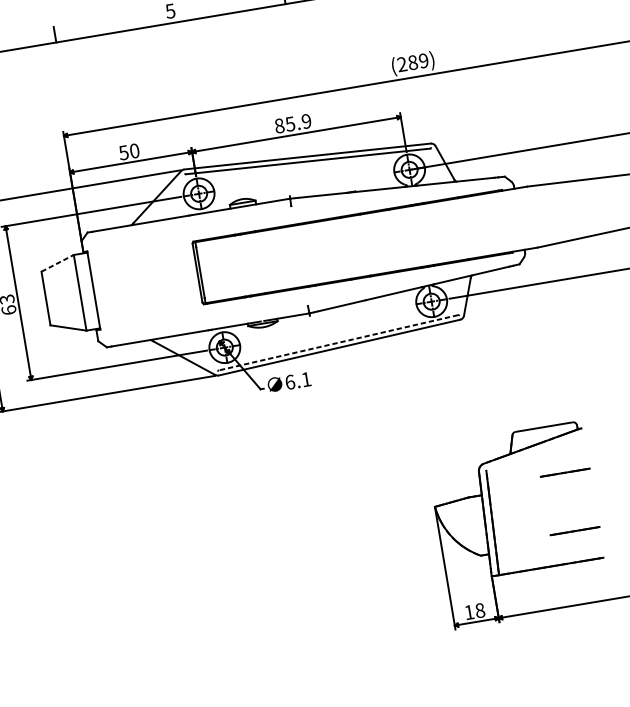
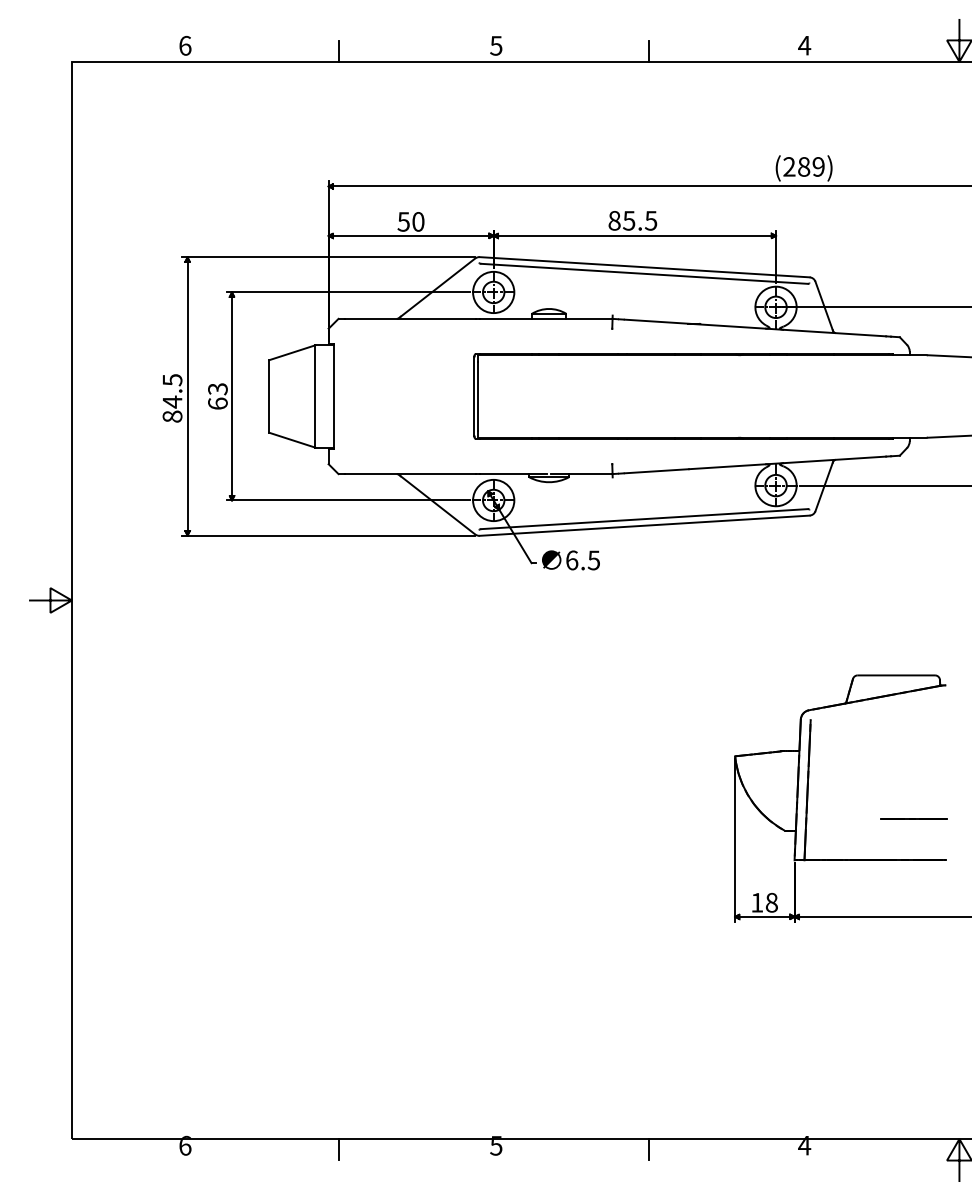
text: (306, 121) -> (650, 220), 85.9 -> 85.5
line: (57, 263) -> (292, 352), dashed -> solid
line: (338, 343) -> (644, 519), dashed -> solid
text: (306, 379) -> (593, 560), 6.1 -> 6.5
line: (564, 472) -> (913, 739), removed

